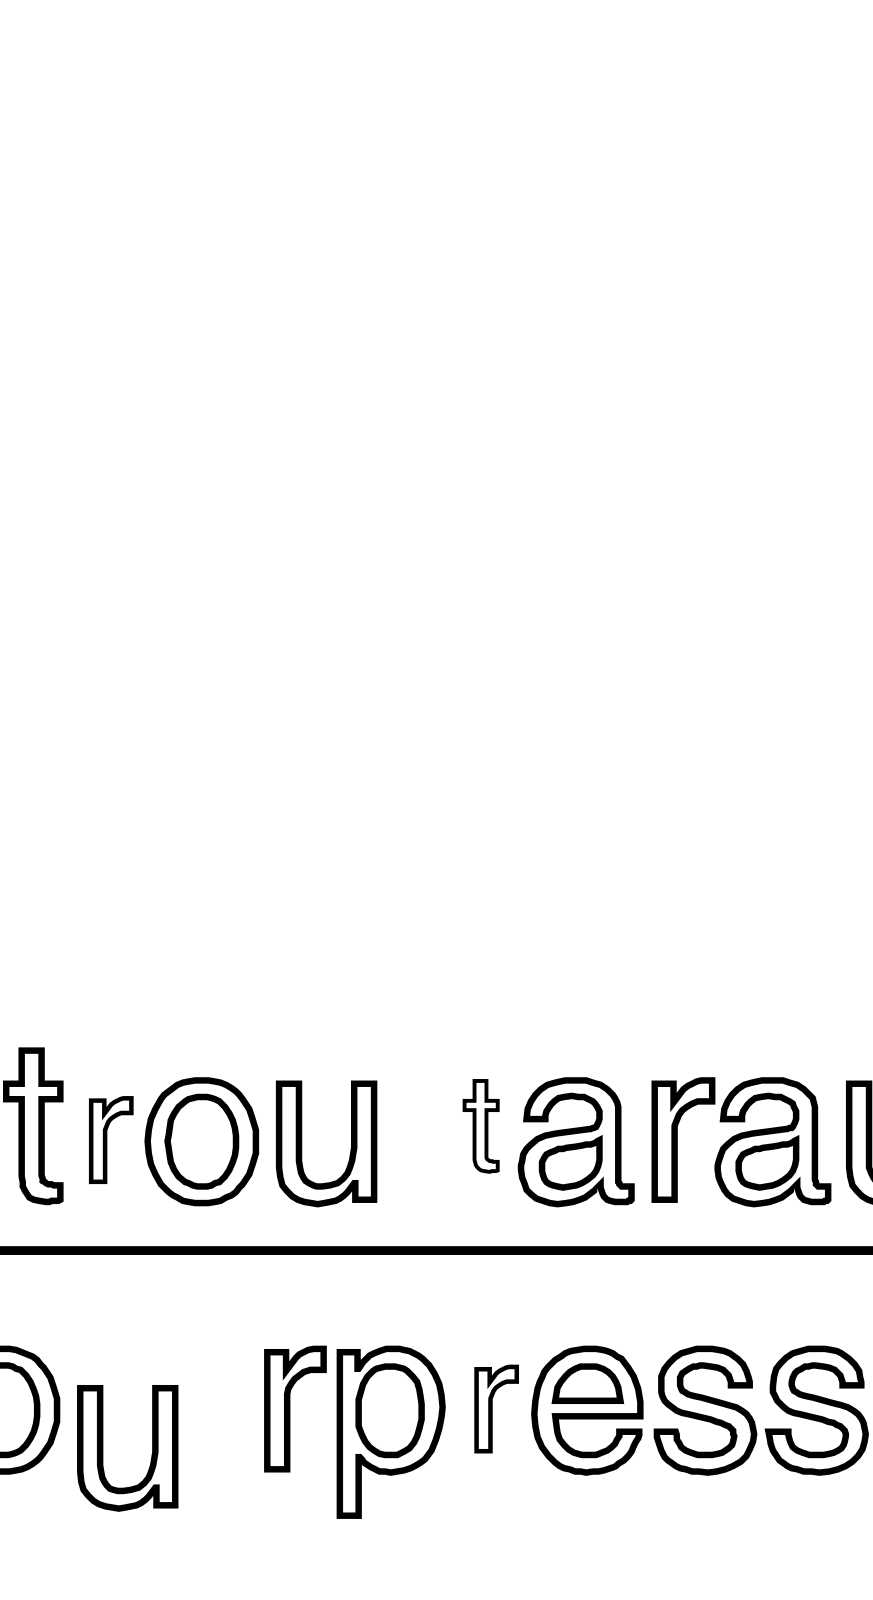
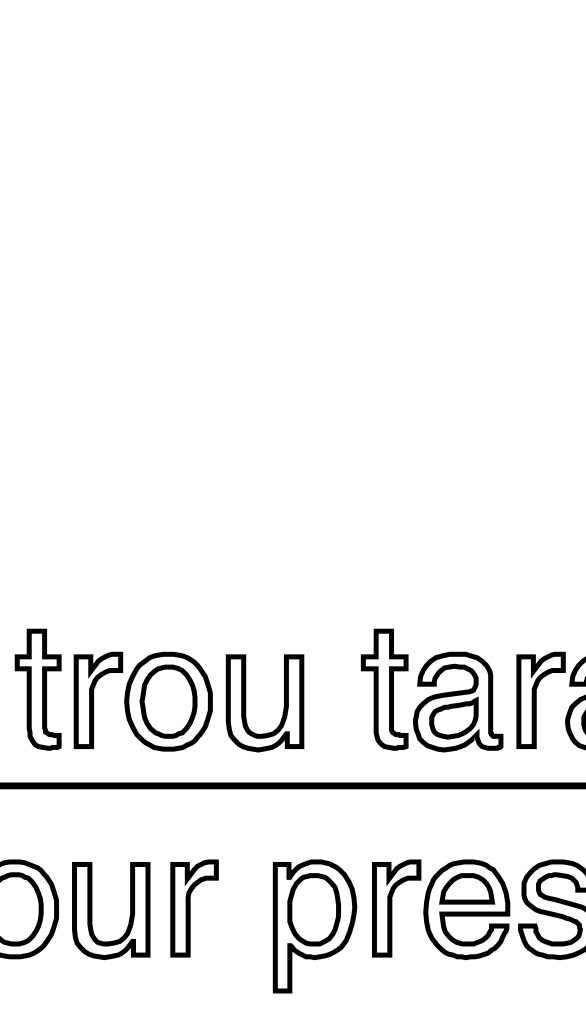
part: (480, 1126) -> (384, 689), size x1.67
part: (111, 1139) -> (98, 699), size x1.43
part: (295, 1408) -> (194, 908), moved
part: (496, 1408) -> (396, 908), size x1.43
part: (103, 1448) -> (92, 911), moved

